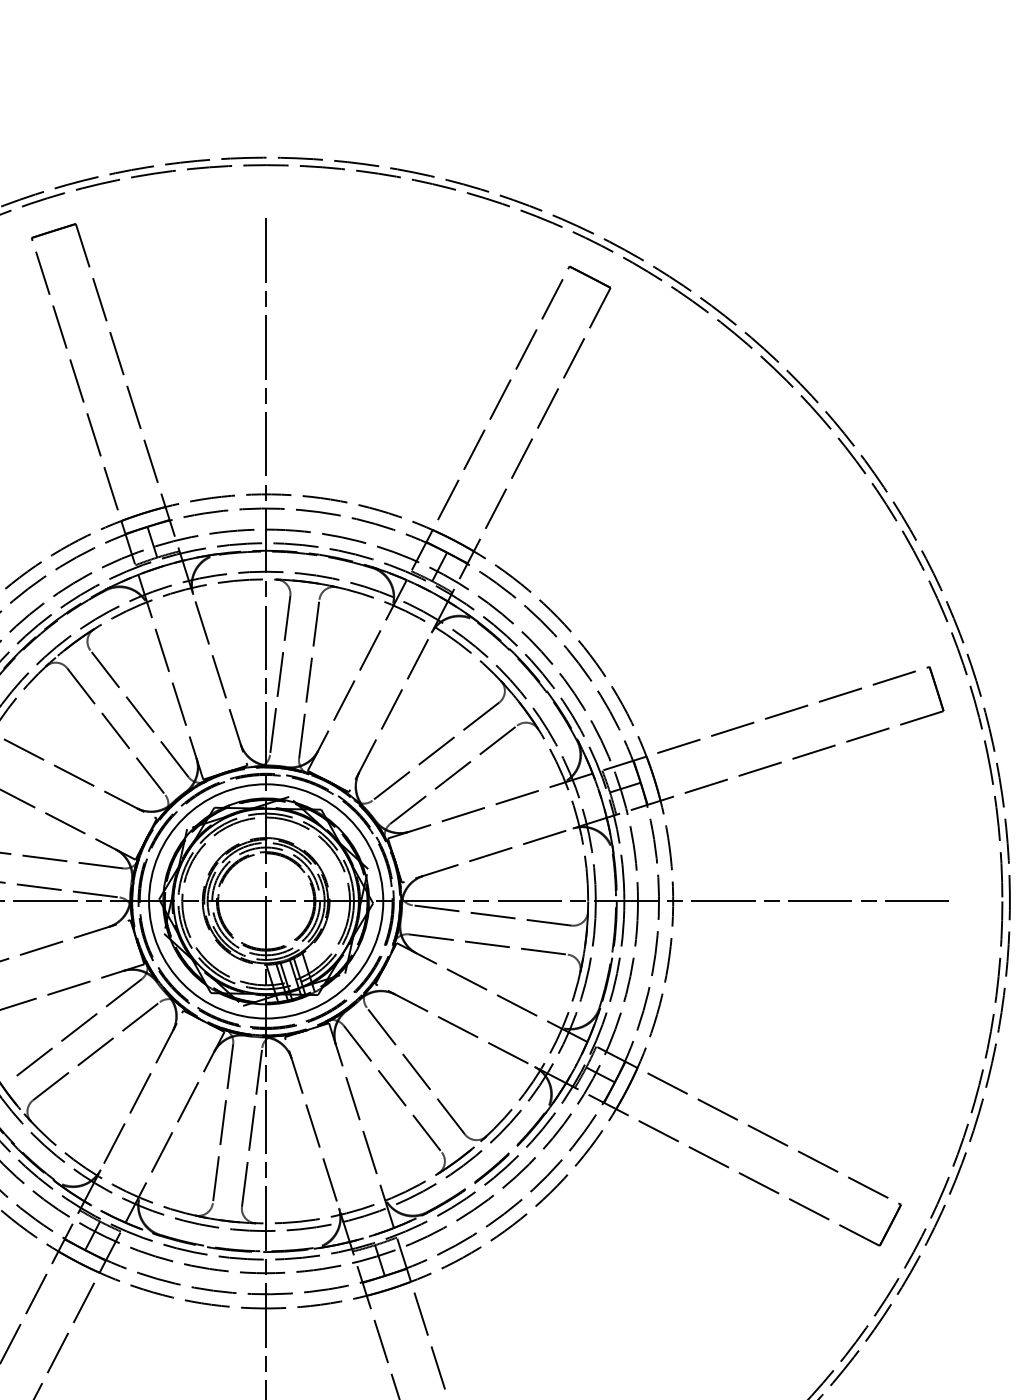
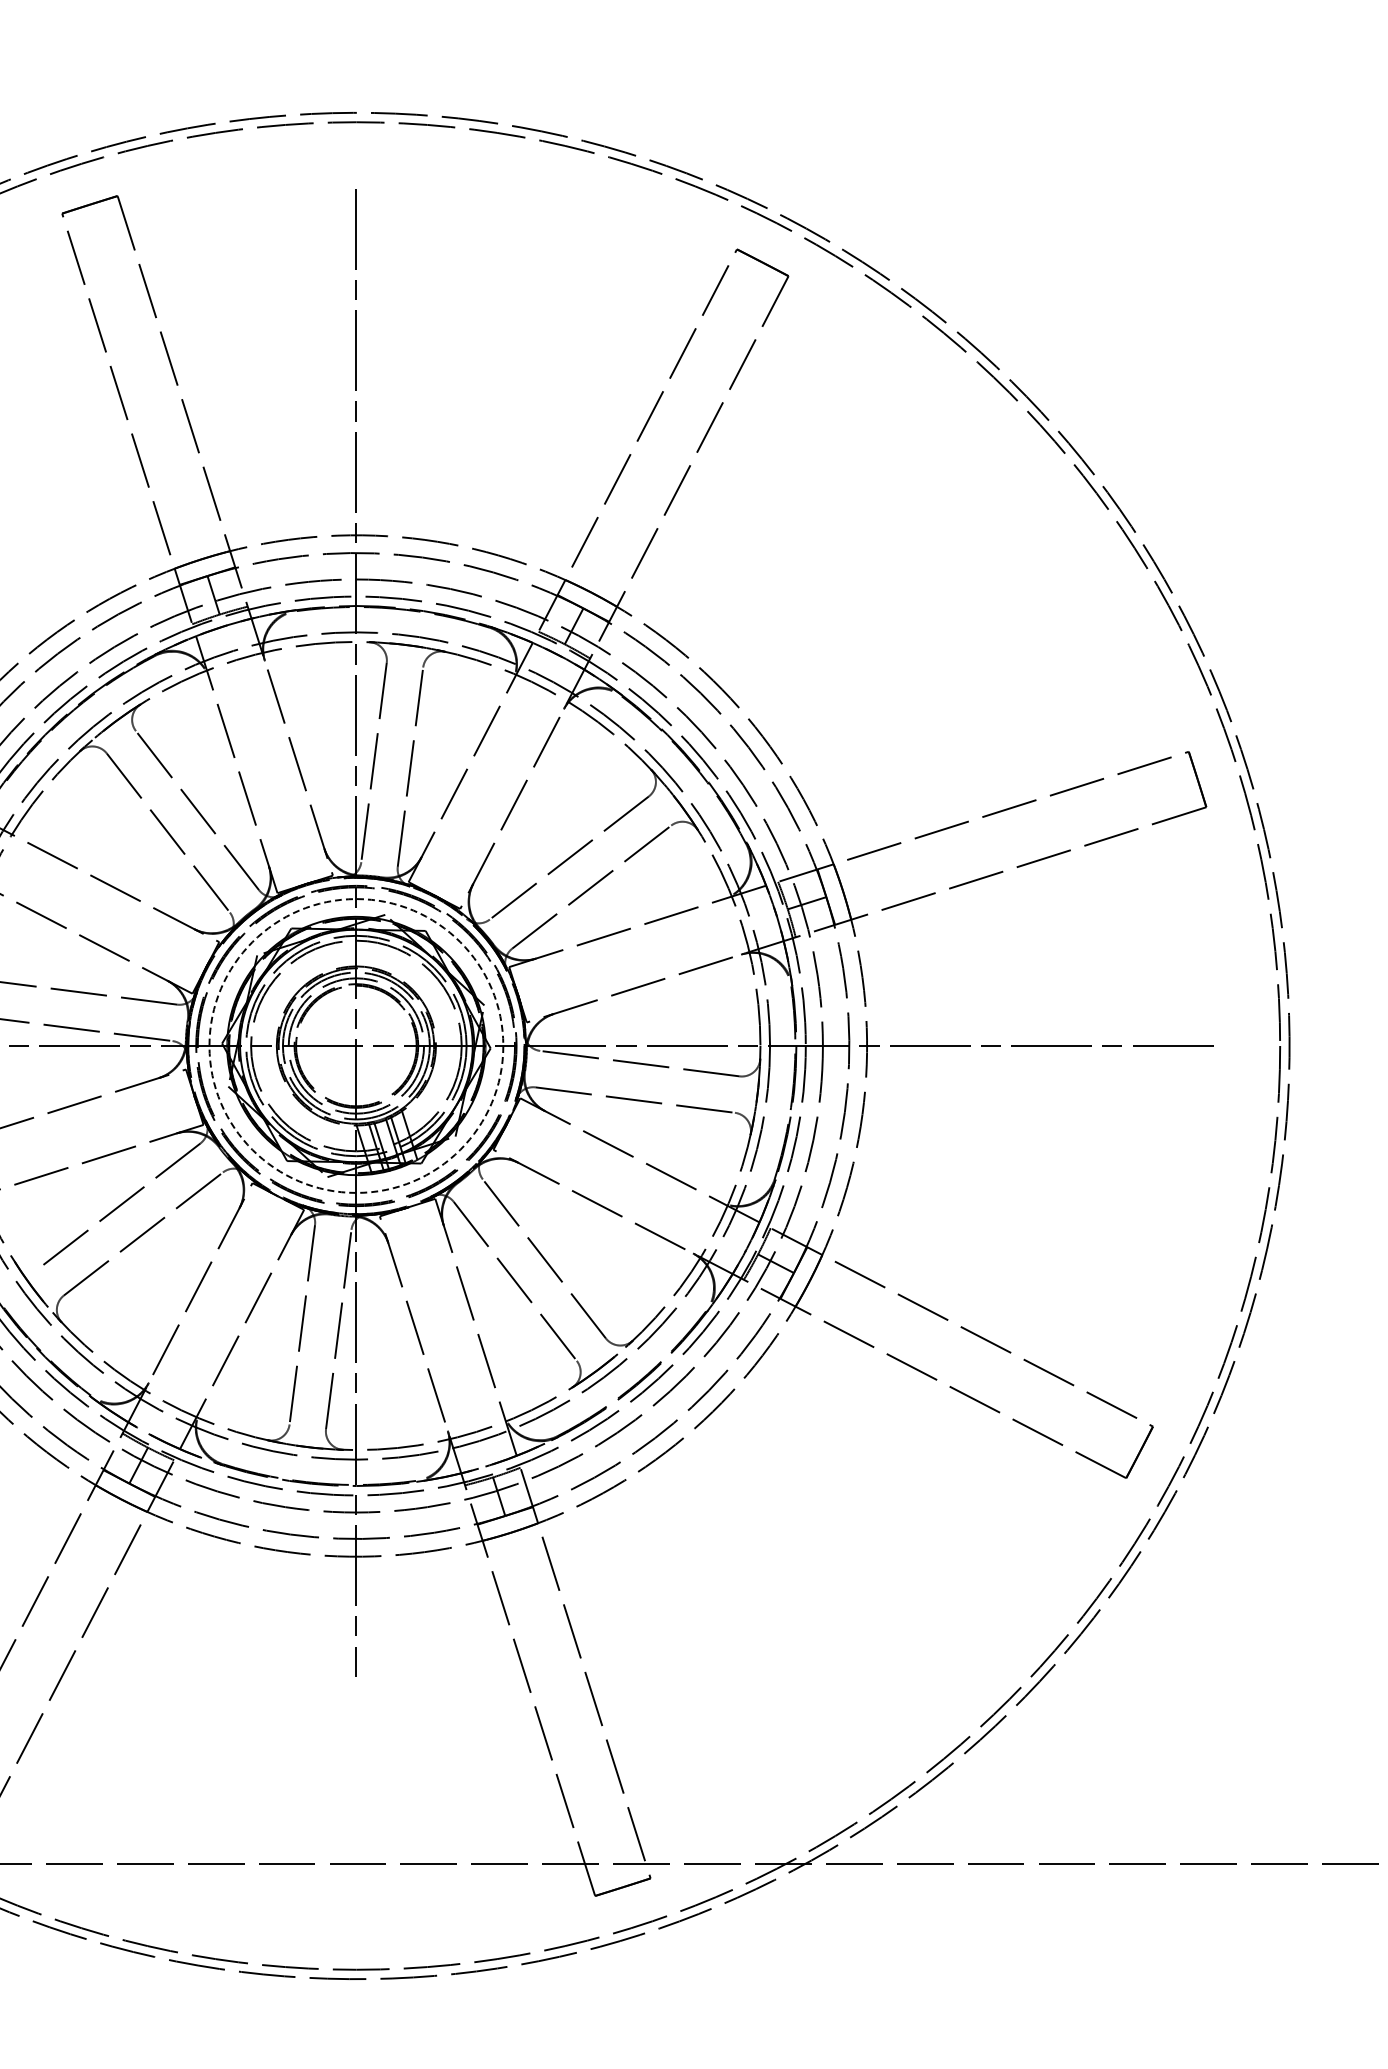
circle: (266, 901) -> (356, 1045), solid -> dashed

